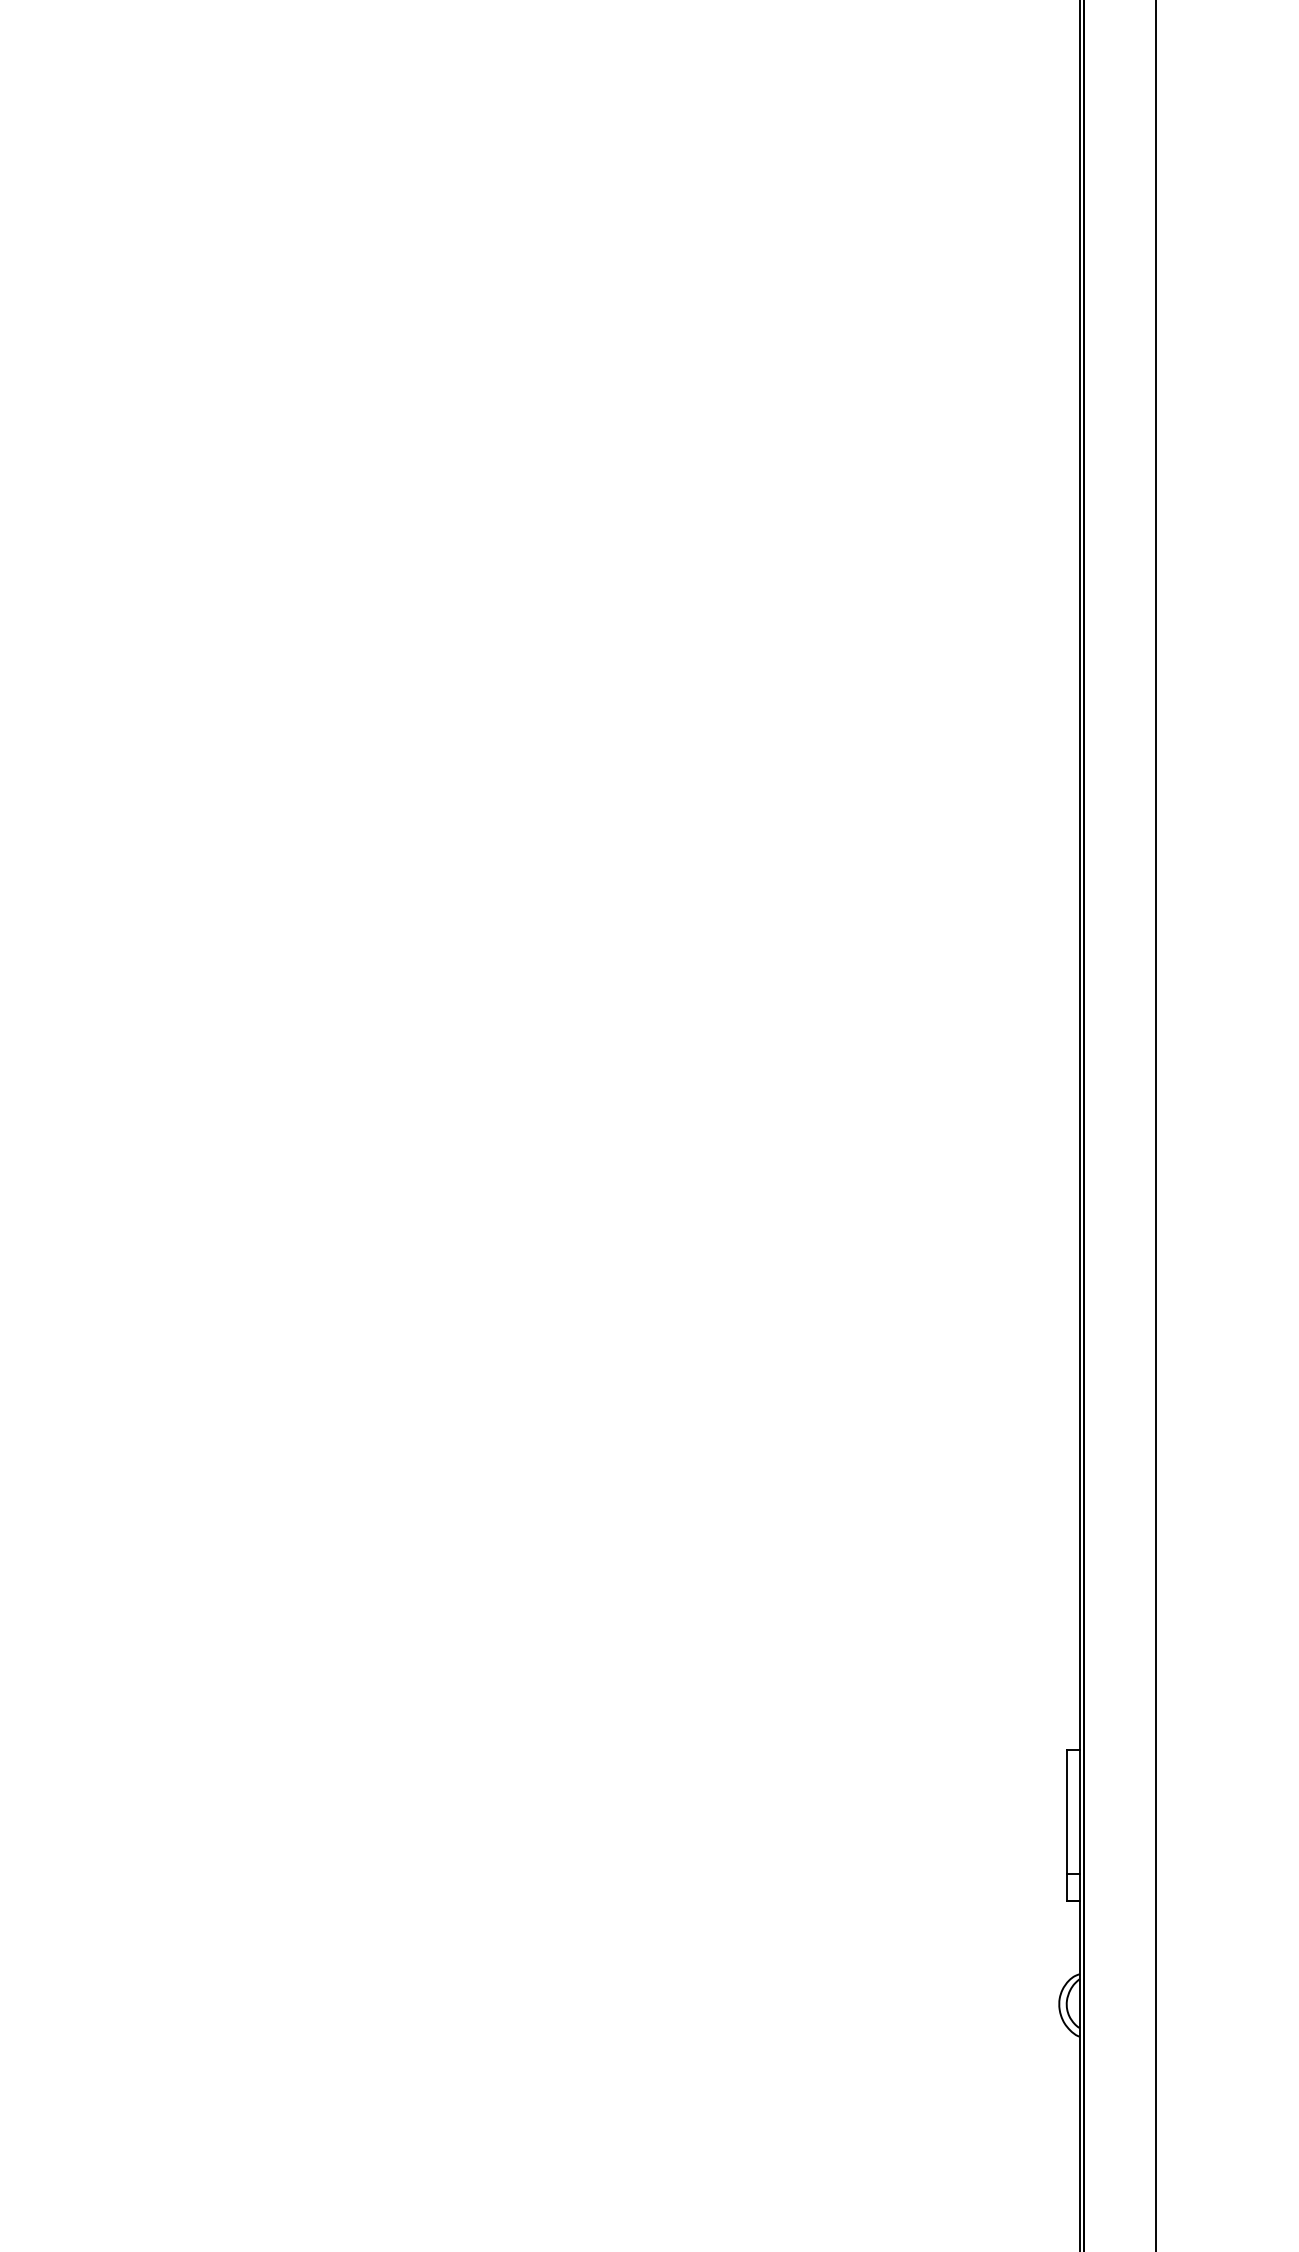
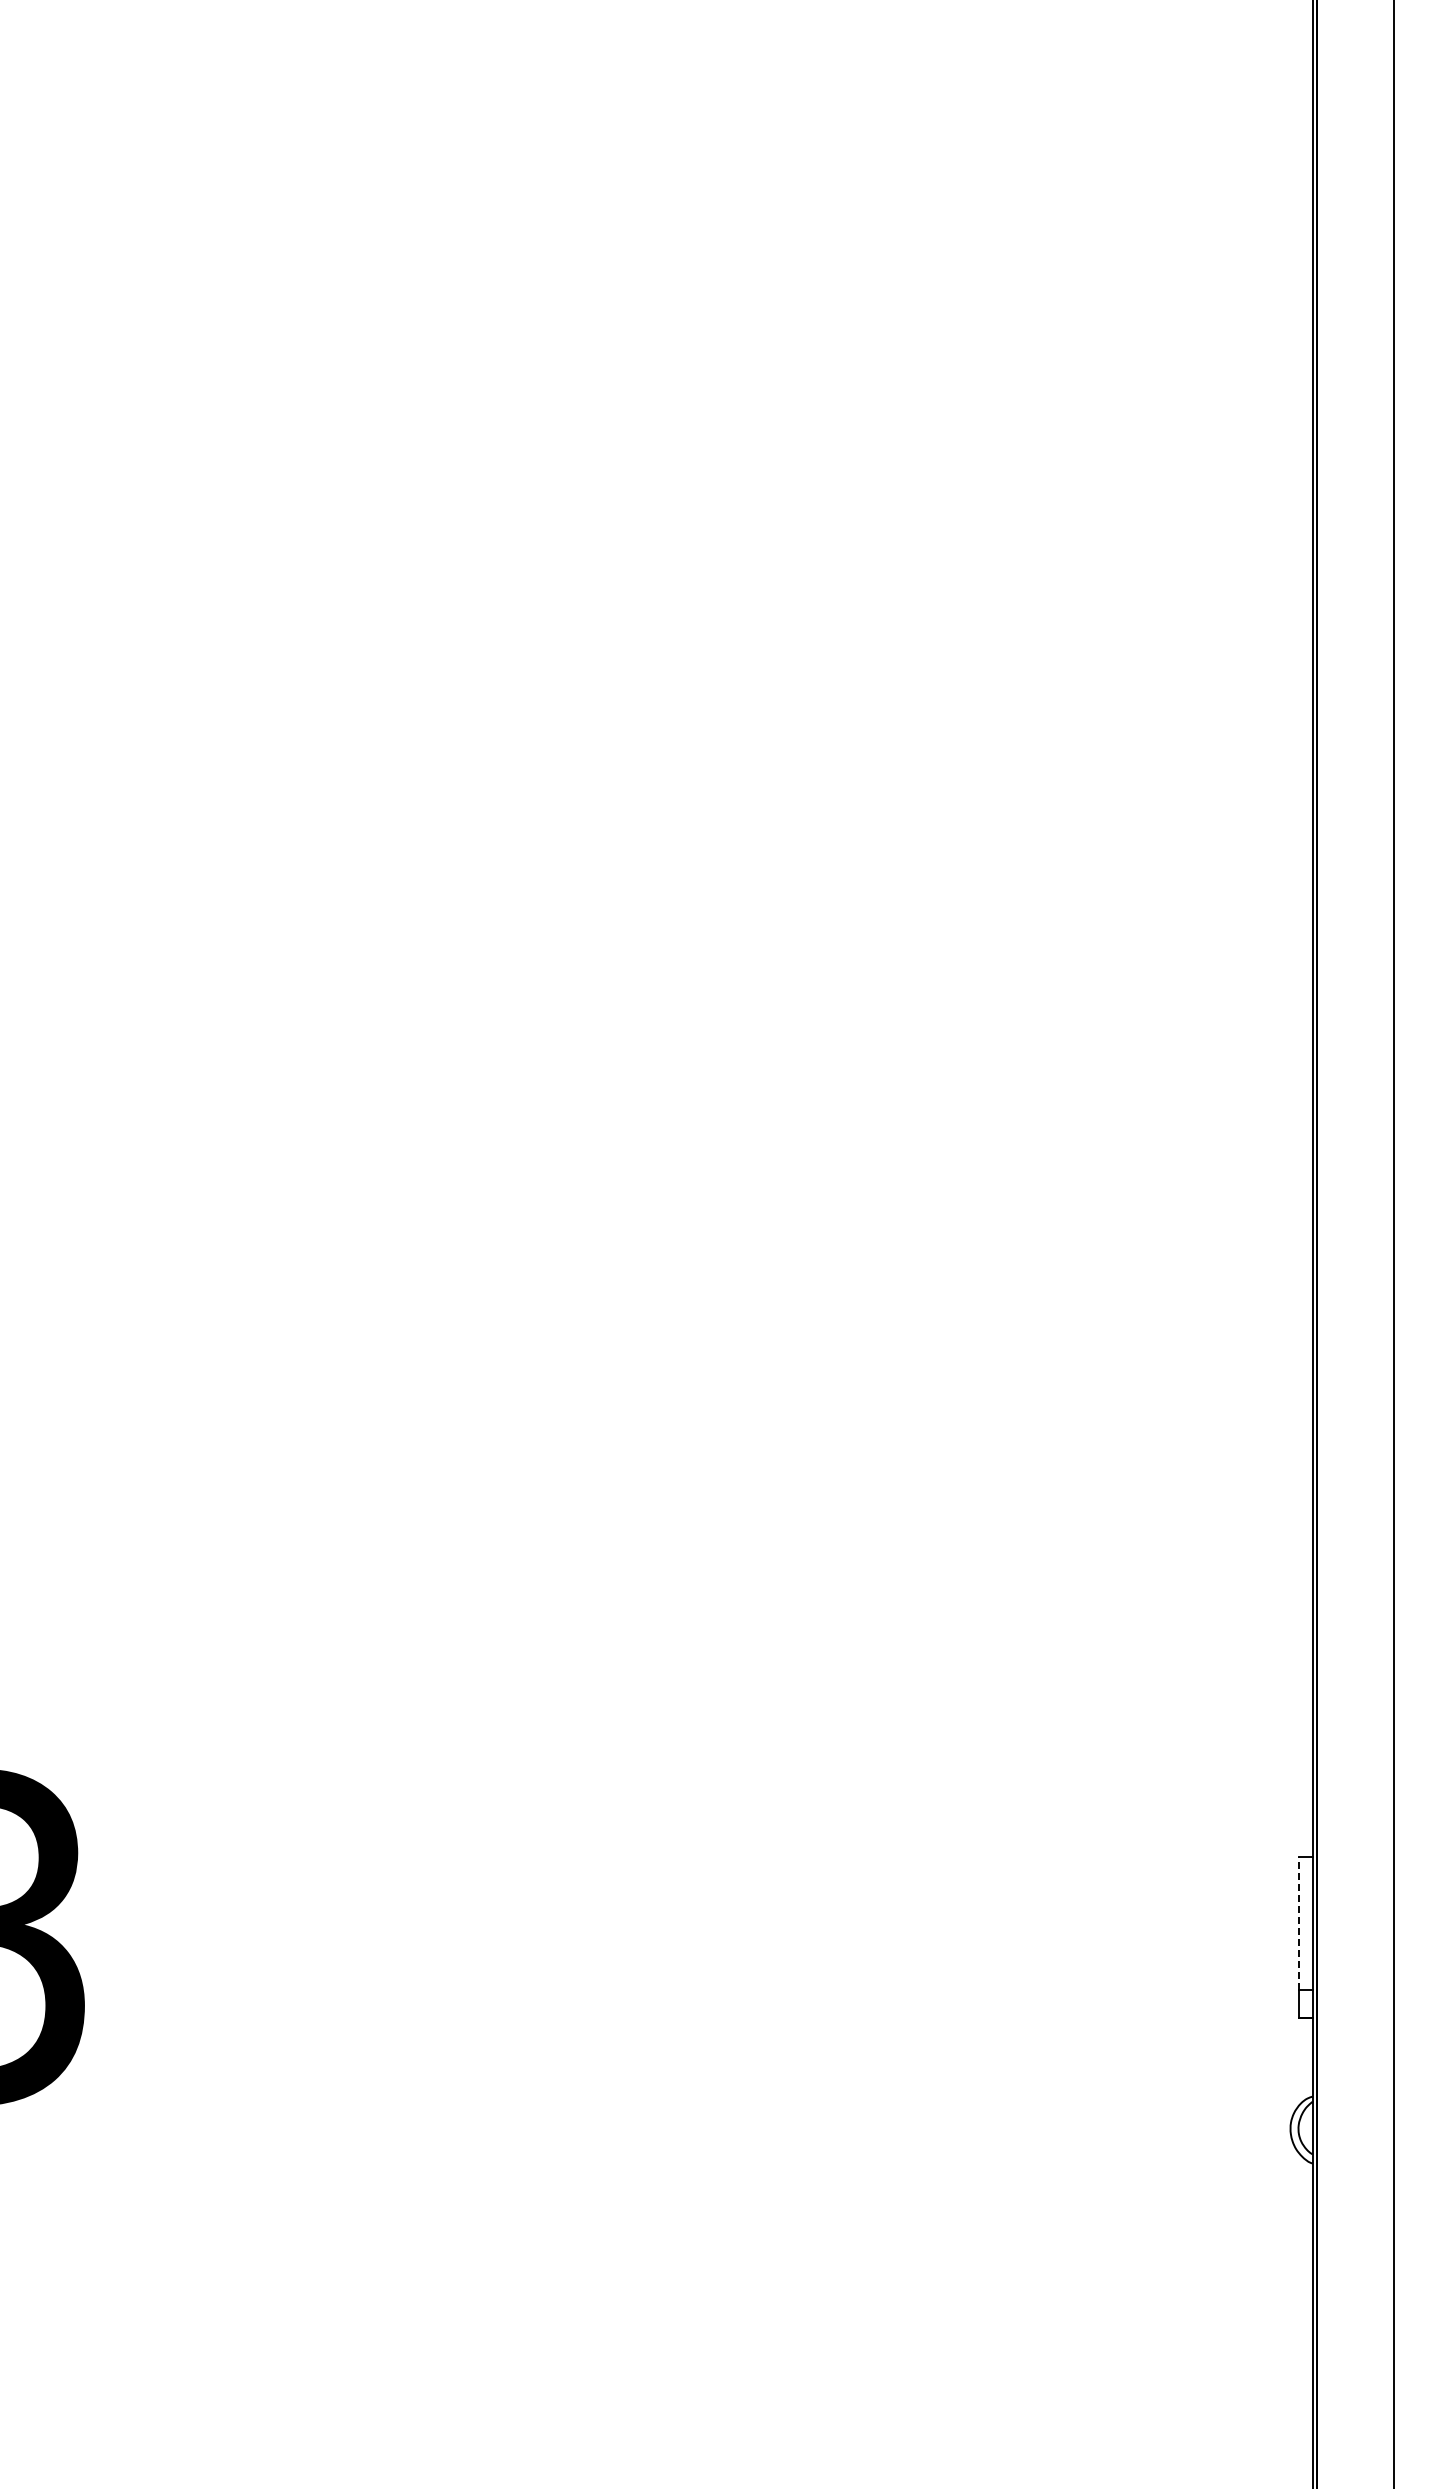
line: (1067, 1812) -> (1299, 1923), solid -> dashed

